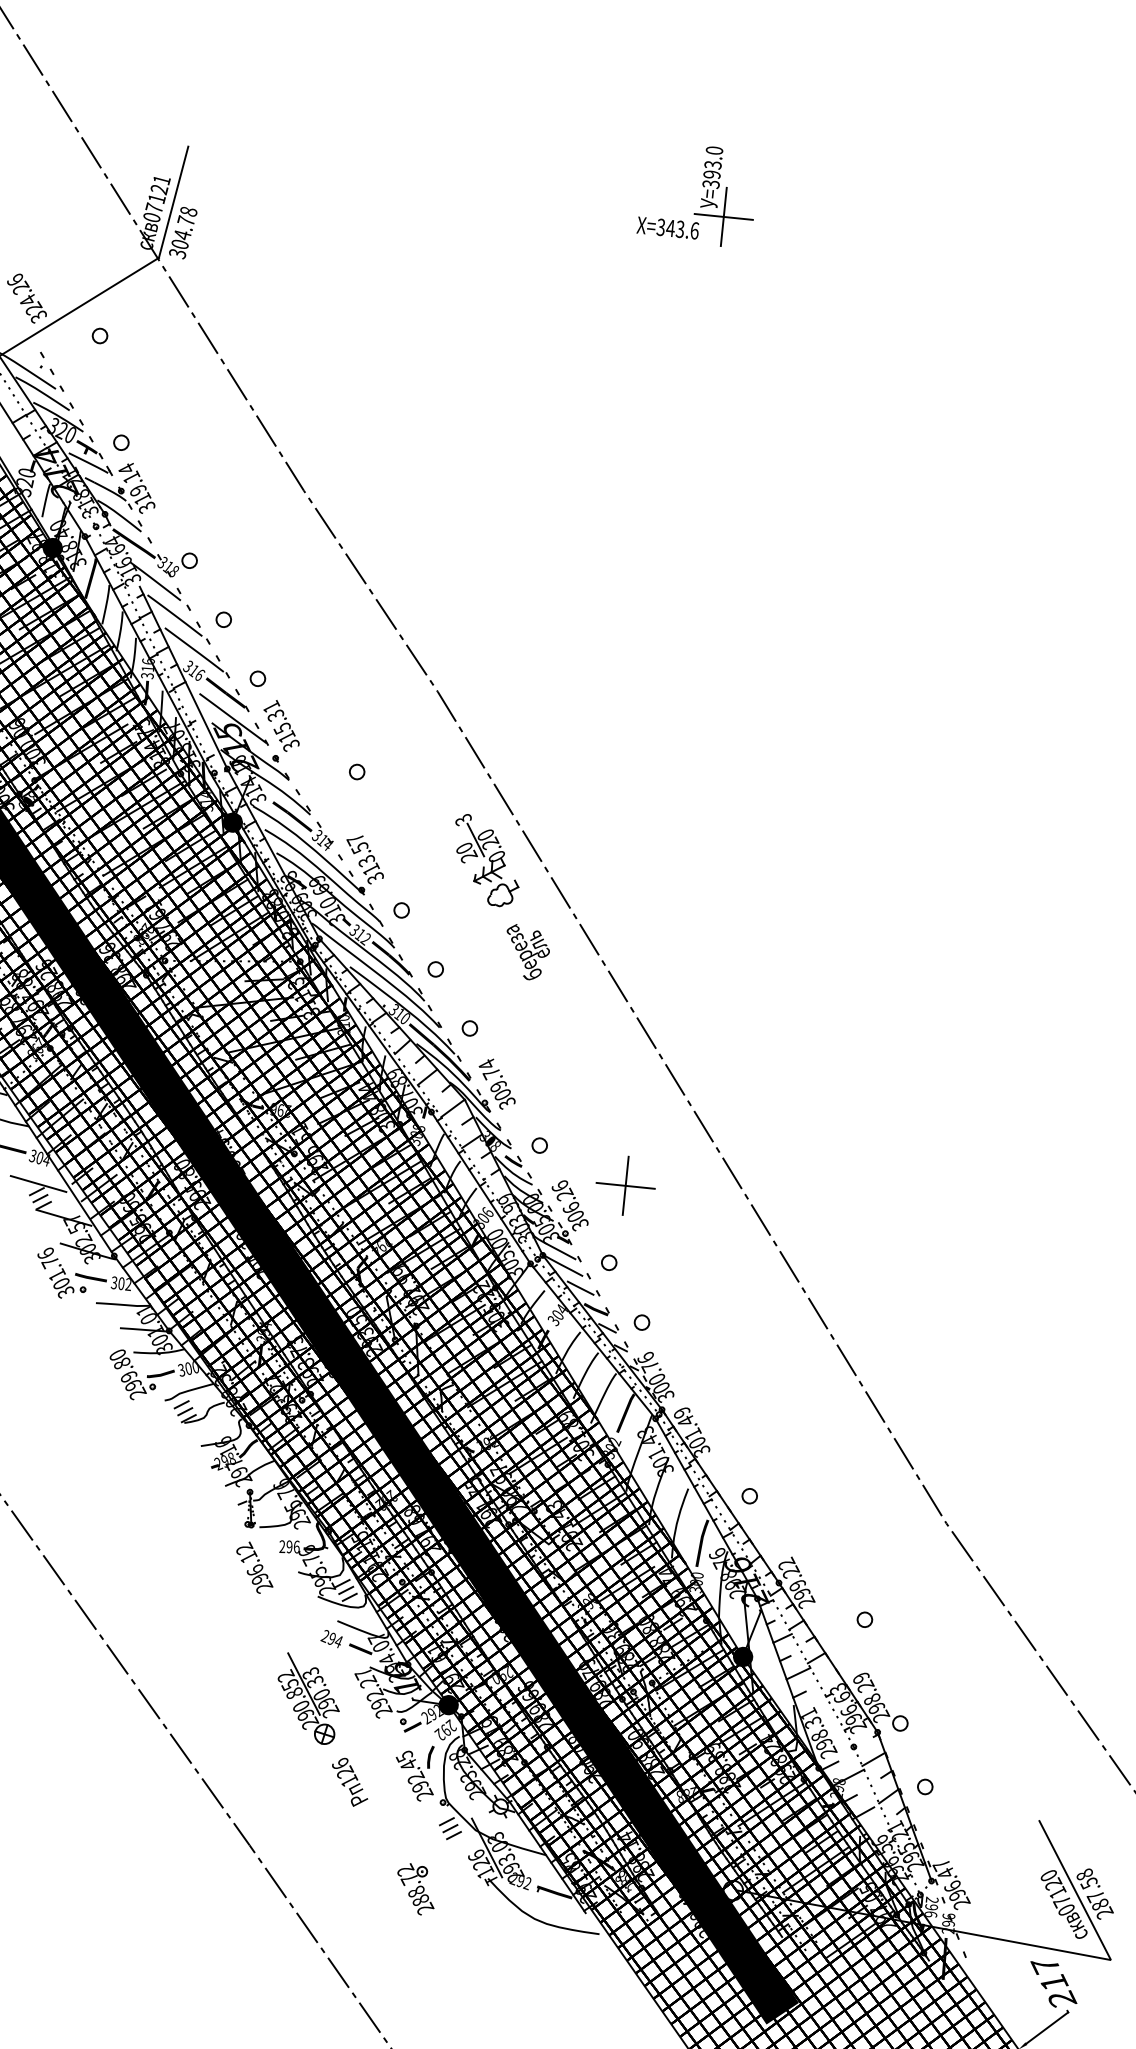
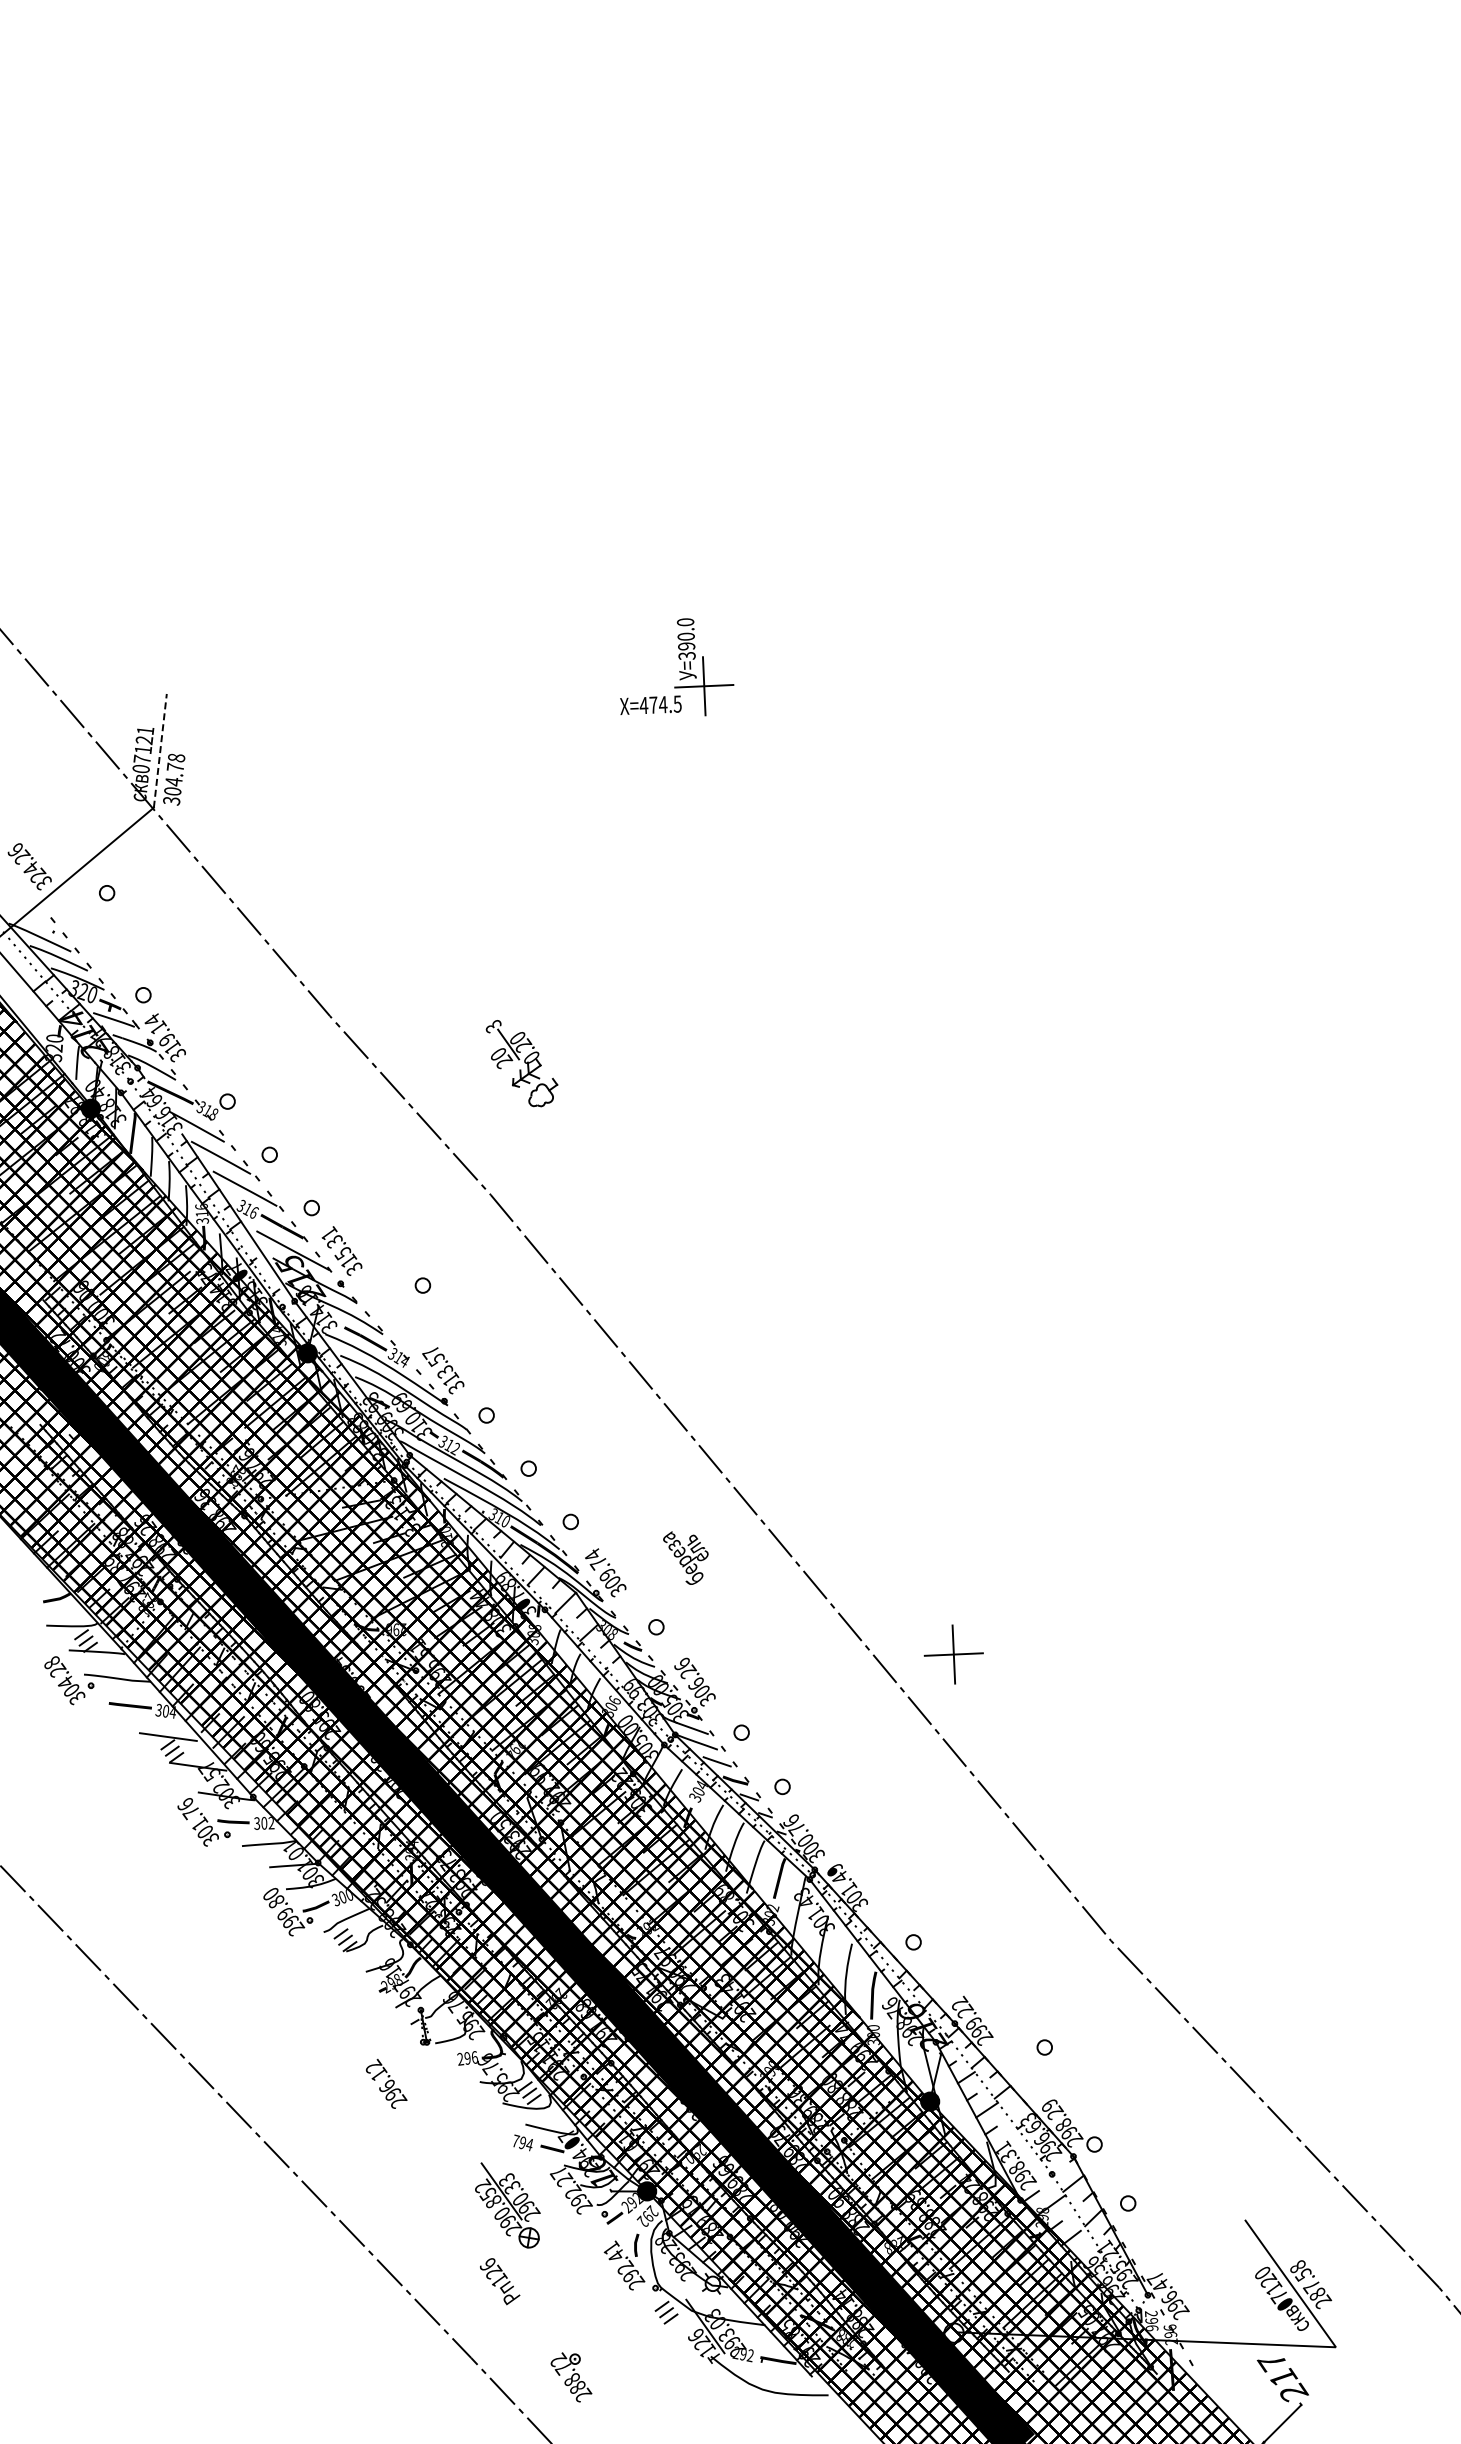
text: (712, 164) -> (685, 636), =393.0 -> =390.0
line: (173, 201) -> (160, 750), solid -> dashed
text: (677, 228) -> (660, 704), =343.6 -> =474.5
part: (485, 860) -> (521, 1063), moved
text: (526, 951) -> (685, 1557), moved
part: (625, 1185) -> (953, 1654), moved
text: (254, 1567) -> (386, 2083), moved
text: (325, 1635) -> (515, 2140), 294 -> 794
text: (404, 1755) -> (610, 2247), 292.45 -> 292.41
text: (350, 1782) -> (500, 2281), moved
part: (416, 1889) -> (571, 2377), moved

